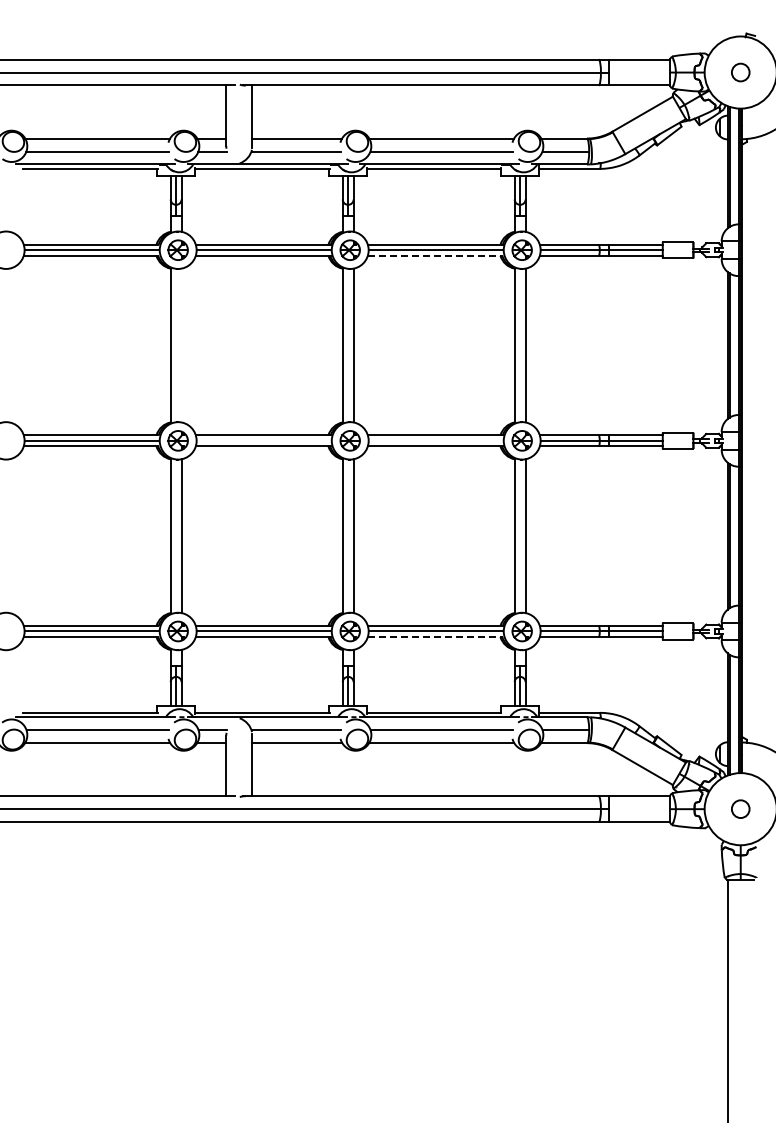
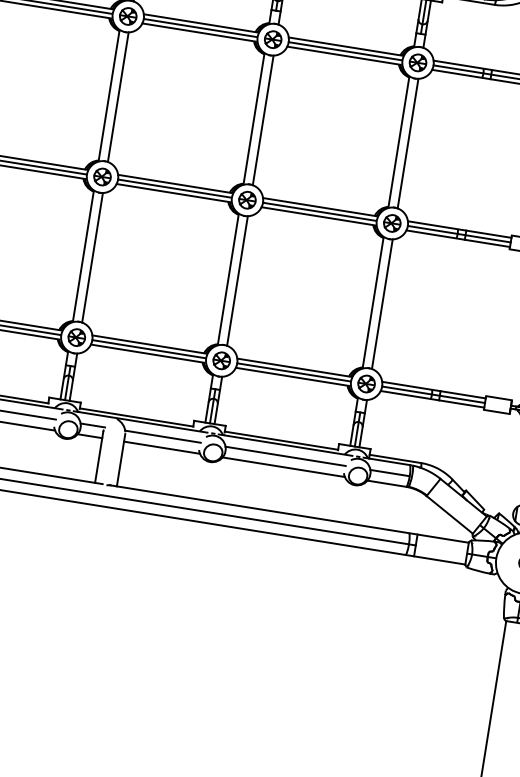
line: (435, 255) -> (344, 55), dashed -> solid
line: (181, 345) -> (118, 97), added
line: (263, 440) -> (174, 188), added
line: (435, 440) -> (319, 211), added
line: (435, 636) -> (292, 376), dashed -> solid

